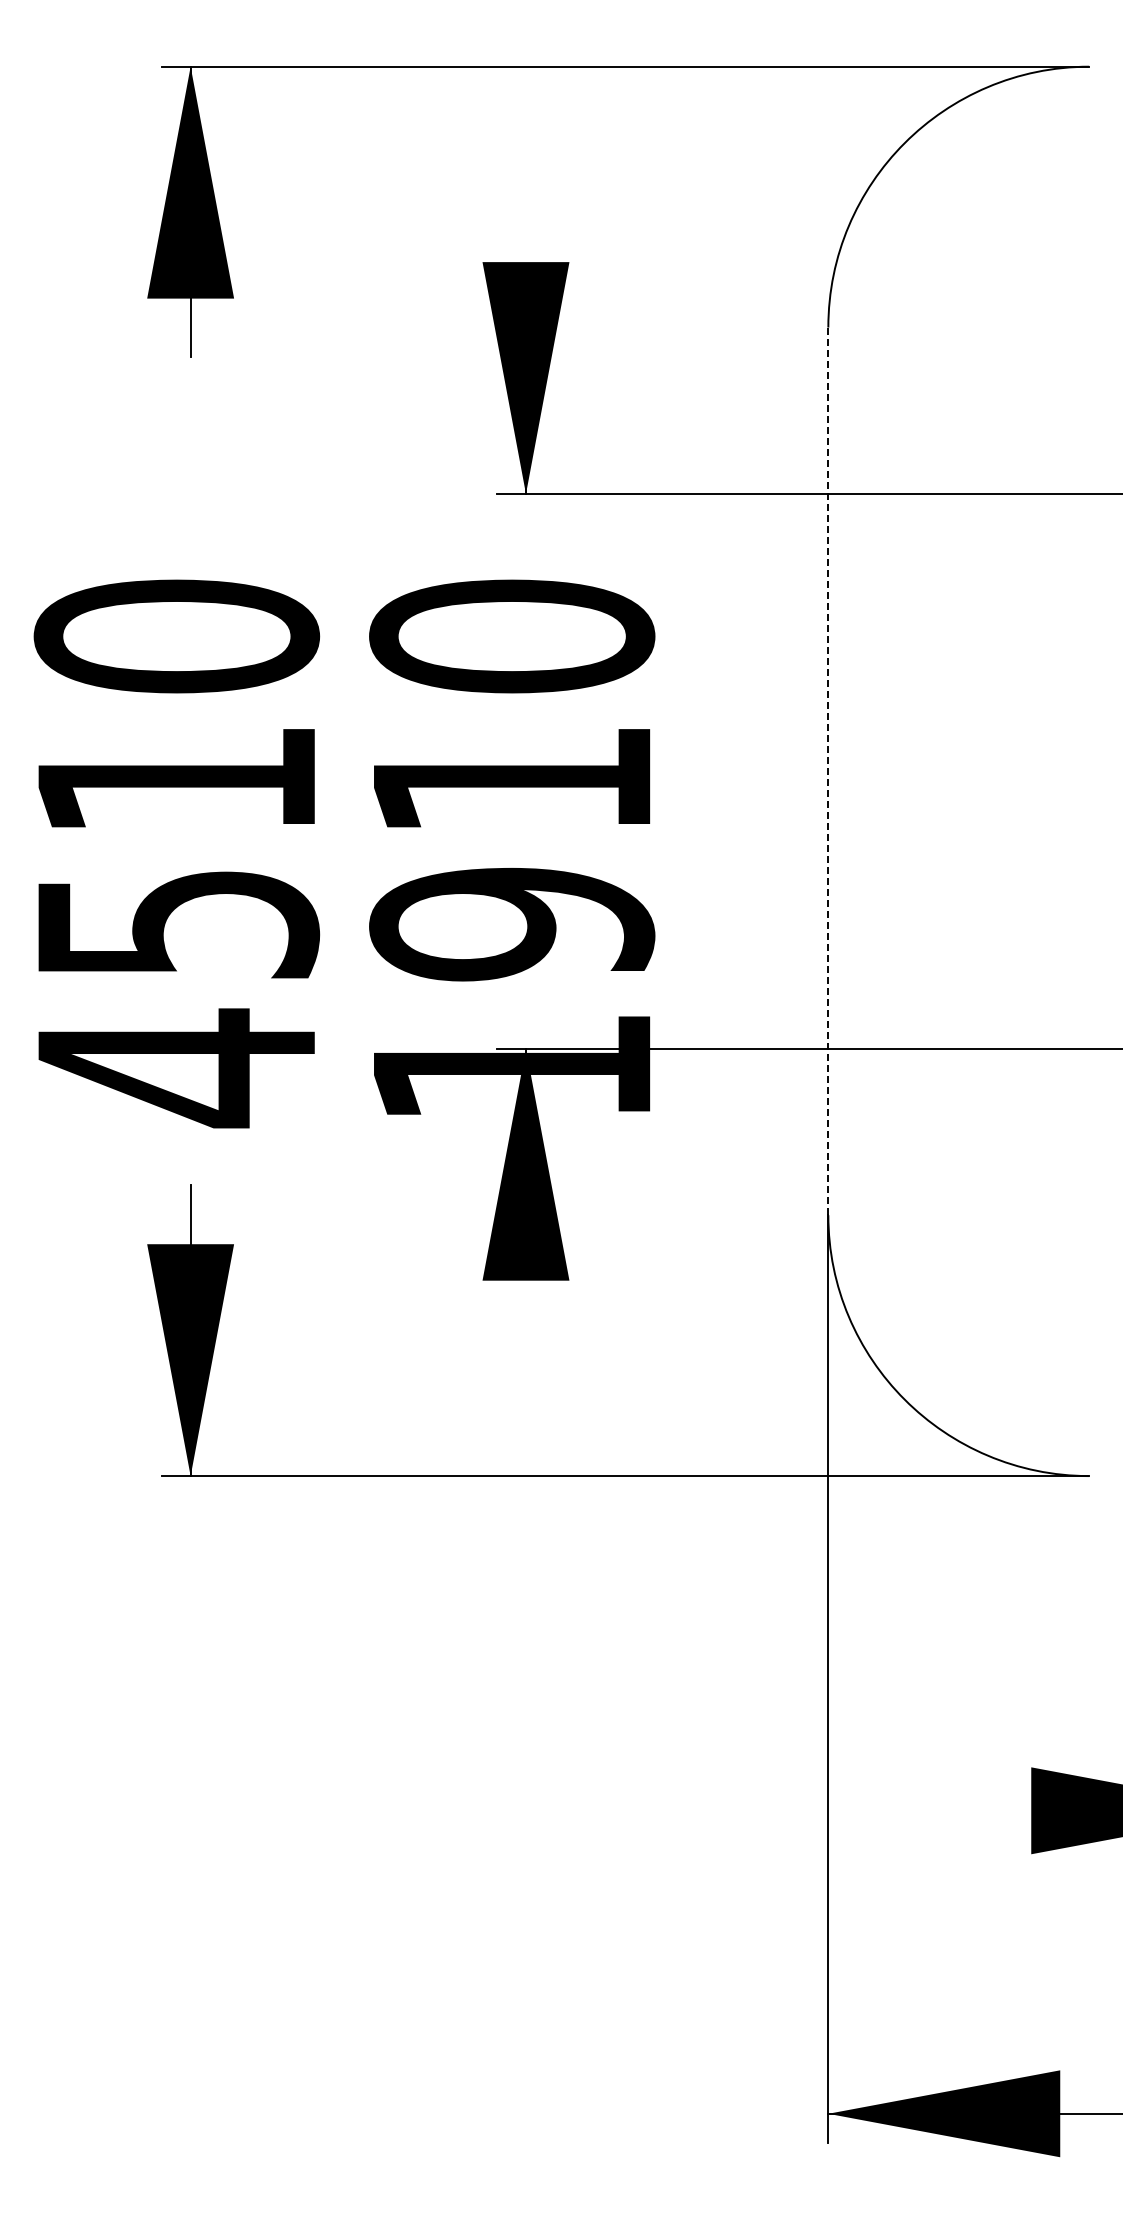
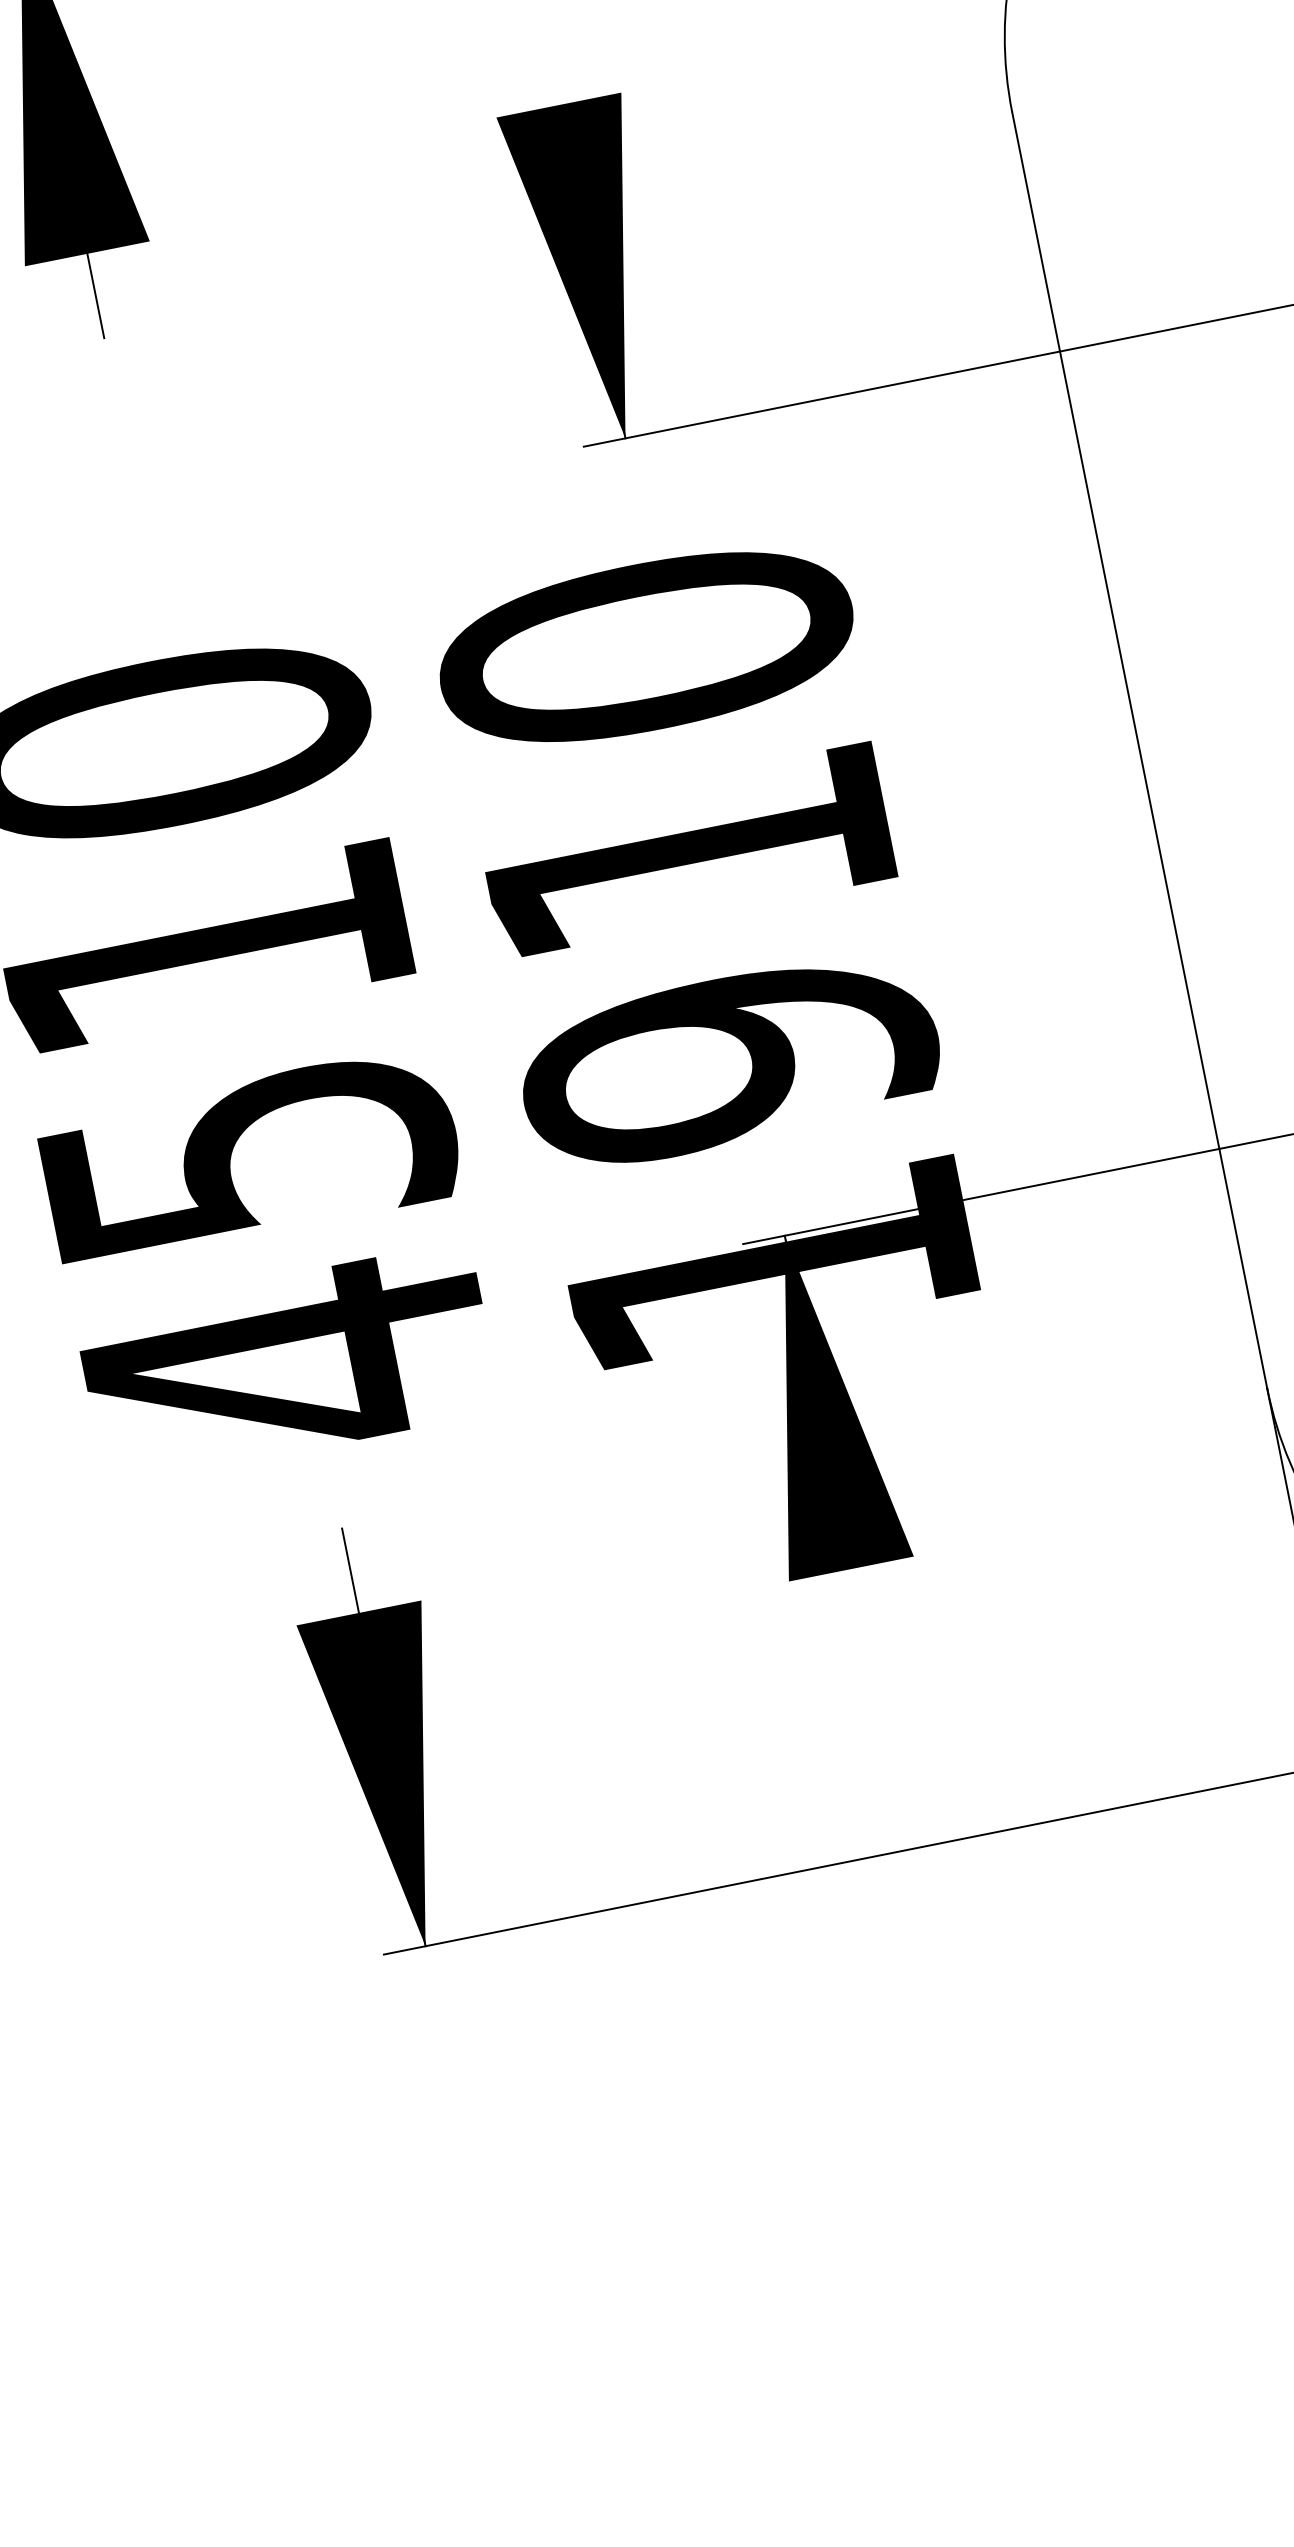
line: (828, 771) -> (1139, 750), dashed -> solid

